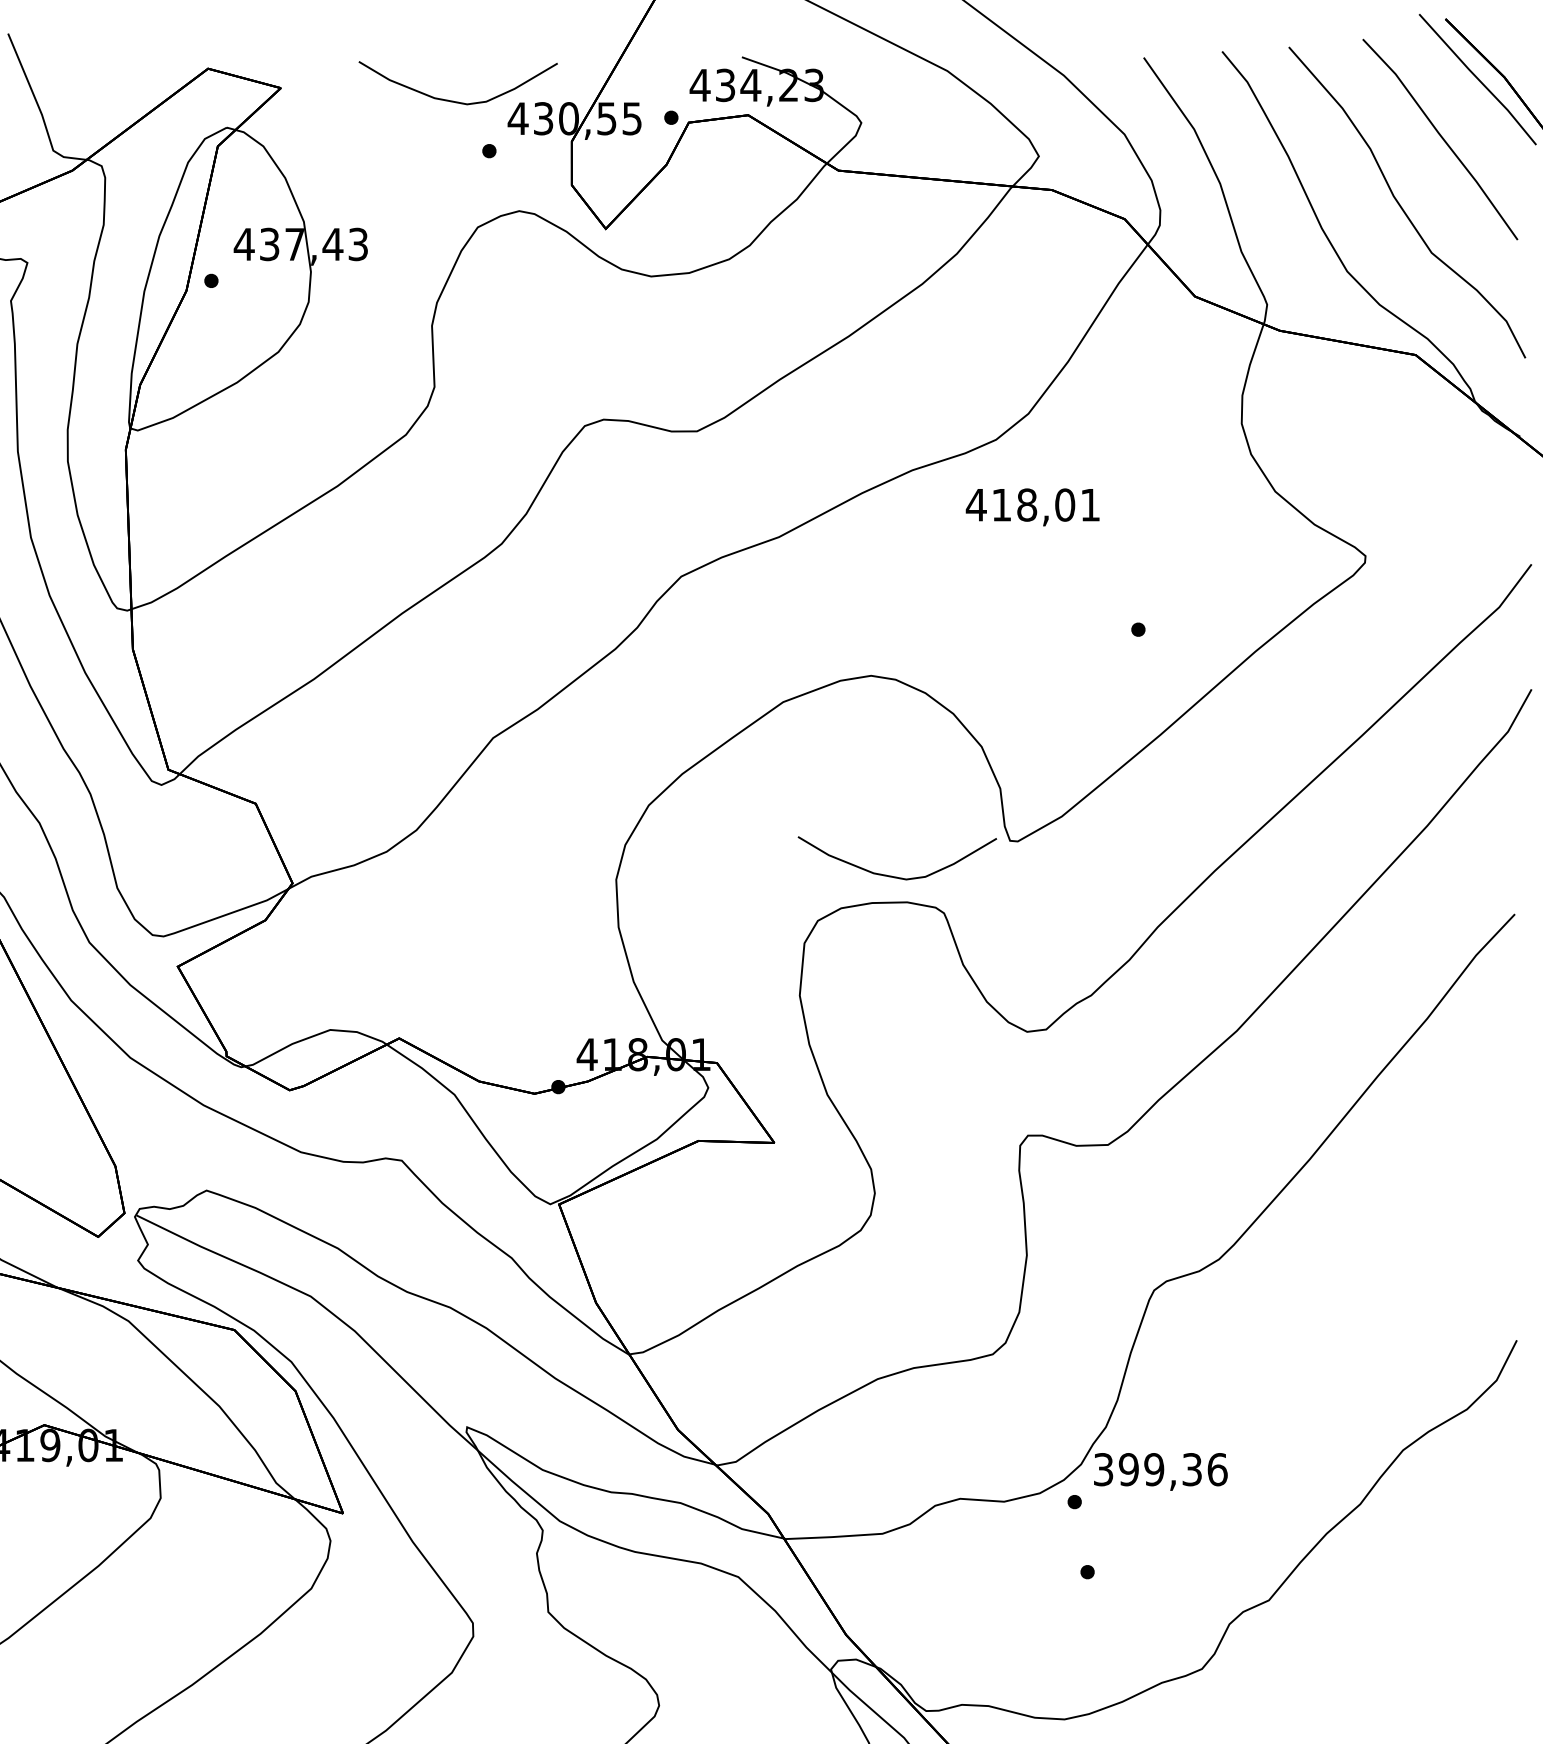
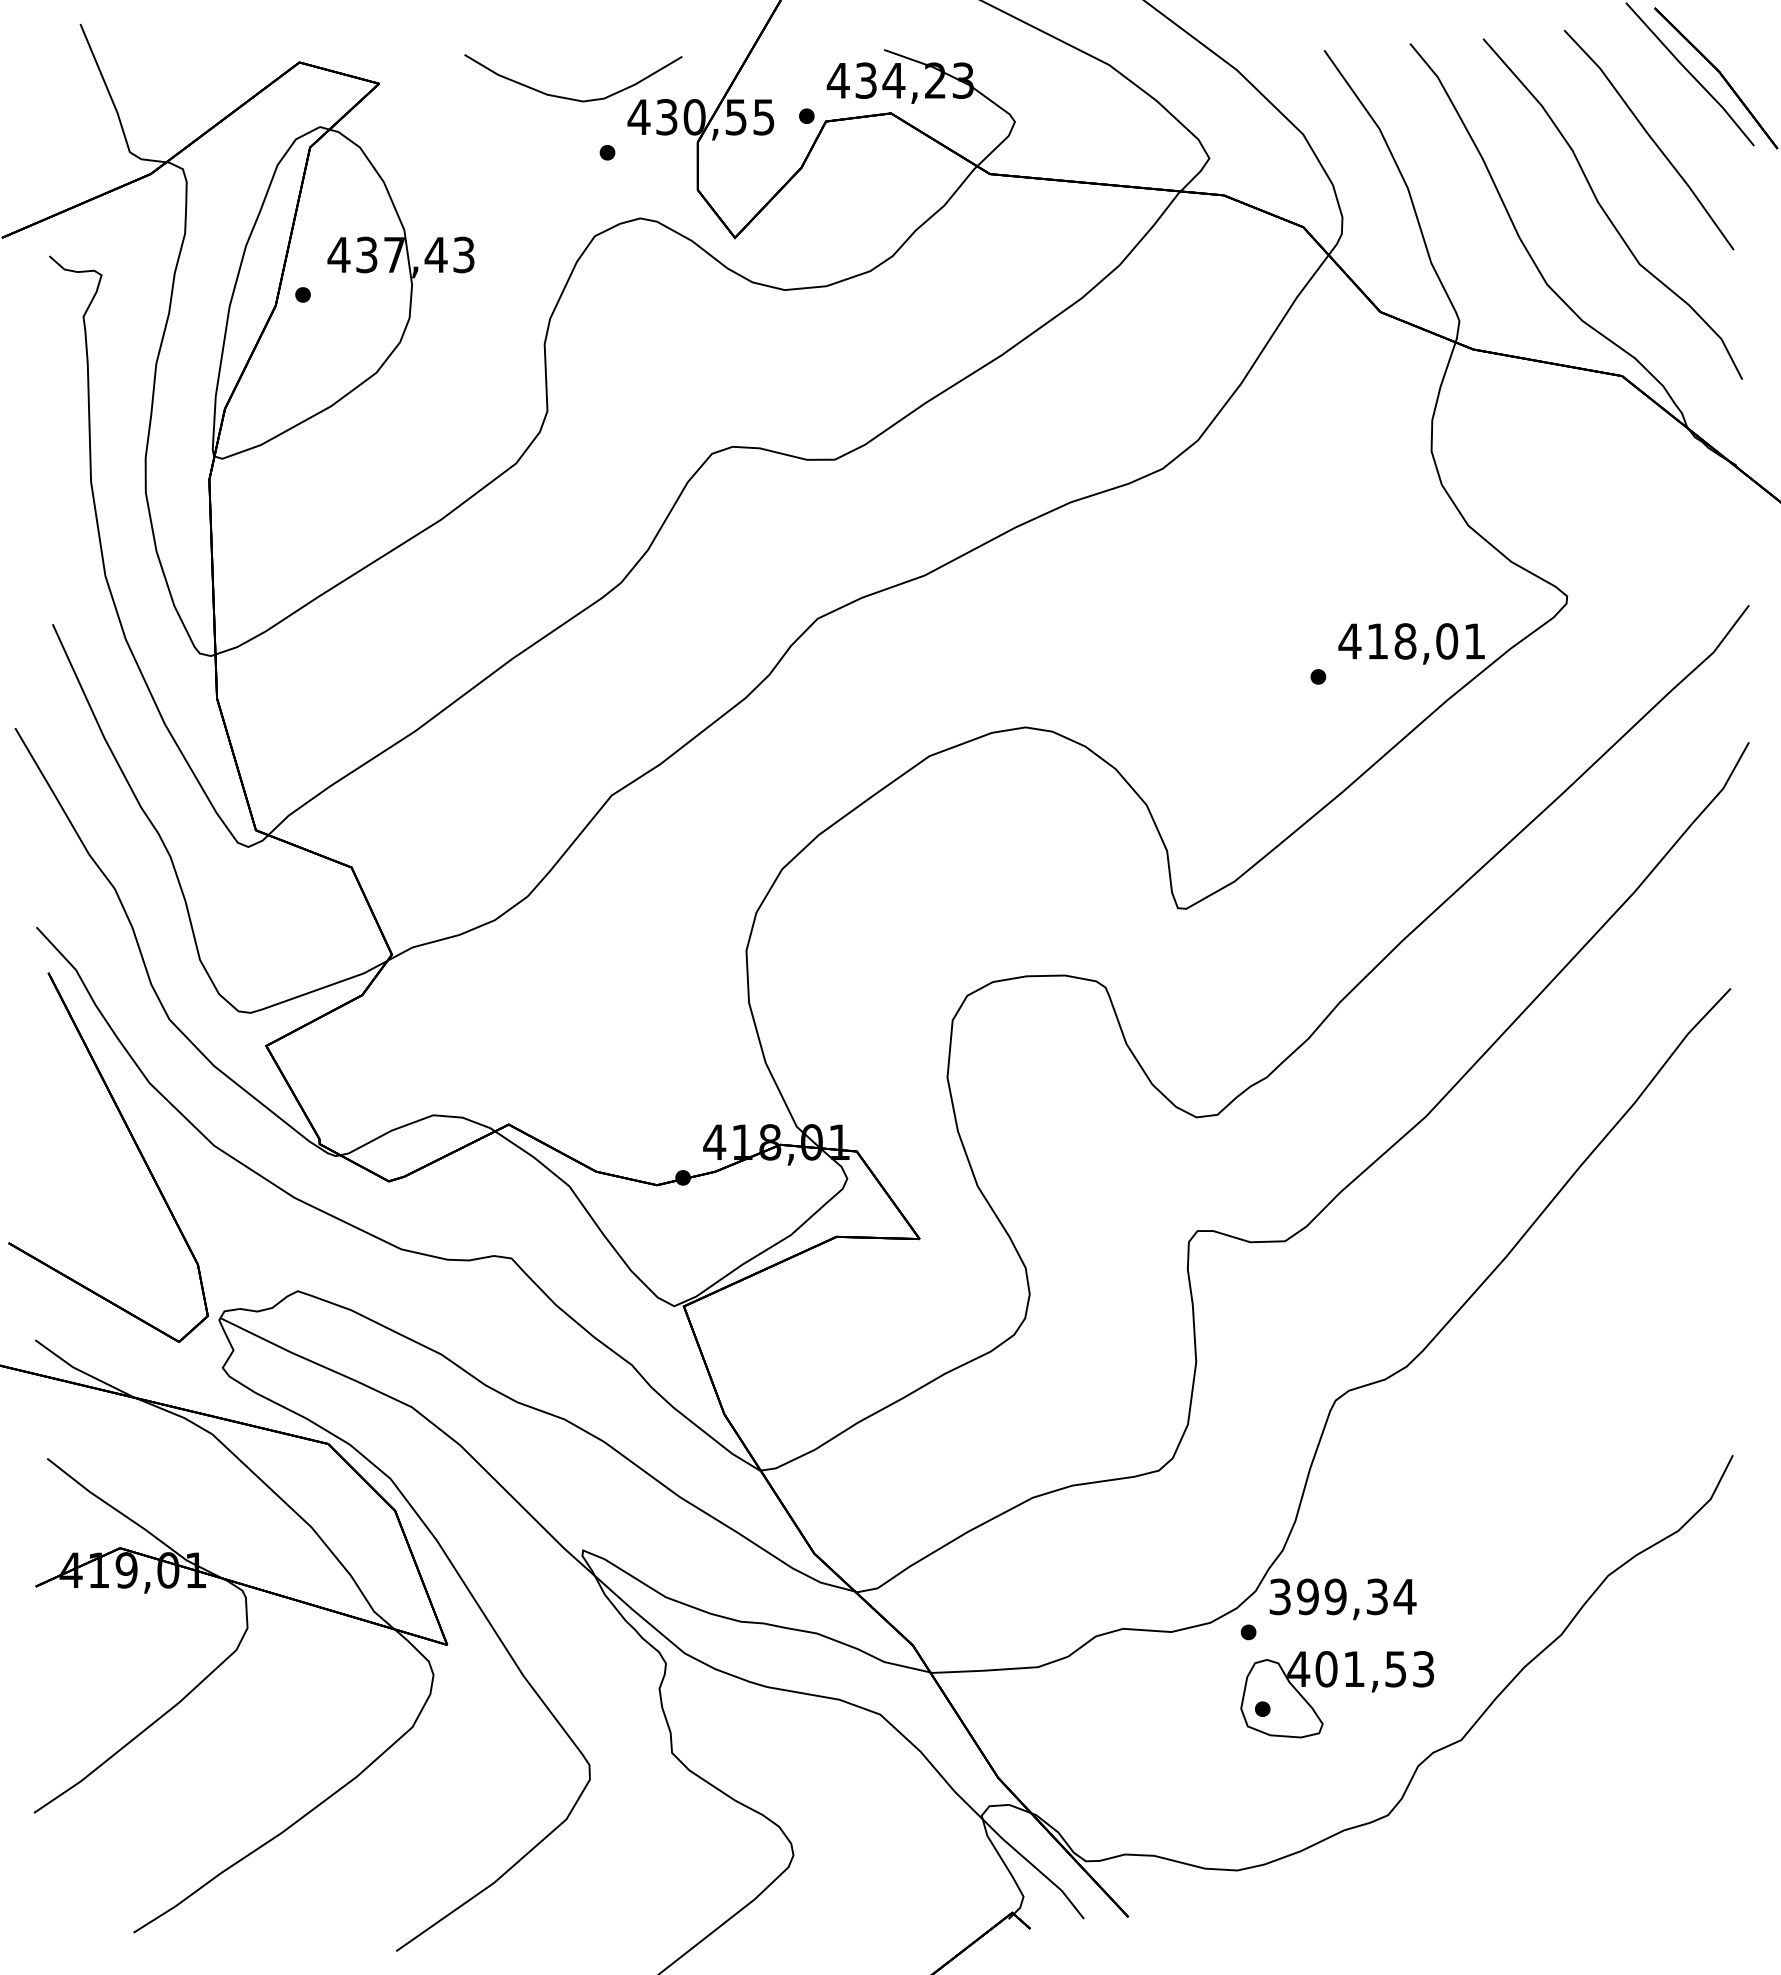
text: (1032, 506) -> (1411, 643), moved
curve: (892, 875) -> (1049, 946), removed
text: (1217, 1469) -> (1404, 1596), 399,36 -> 399,34
part: (1150, 1551) -> (1331, 1686), added

